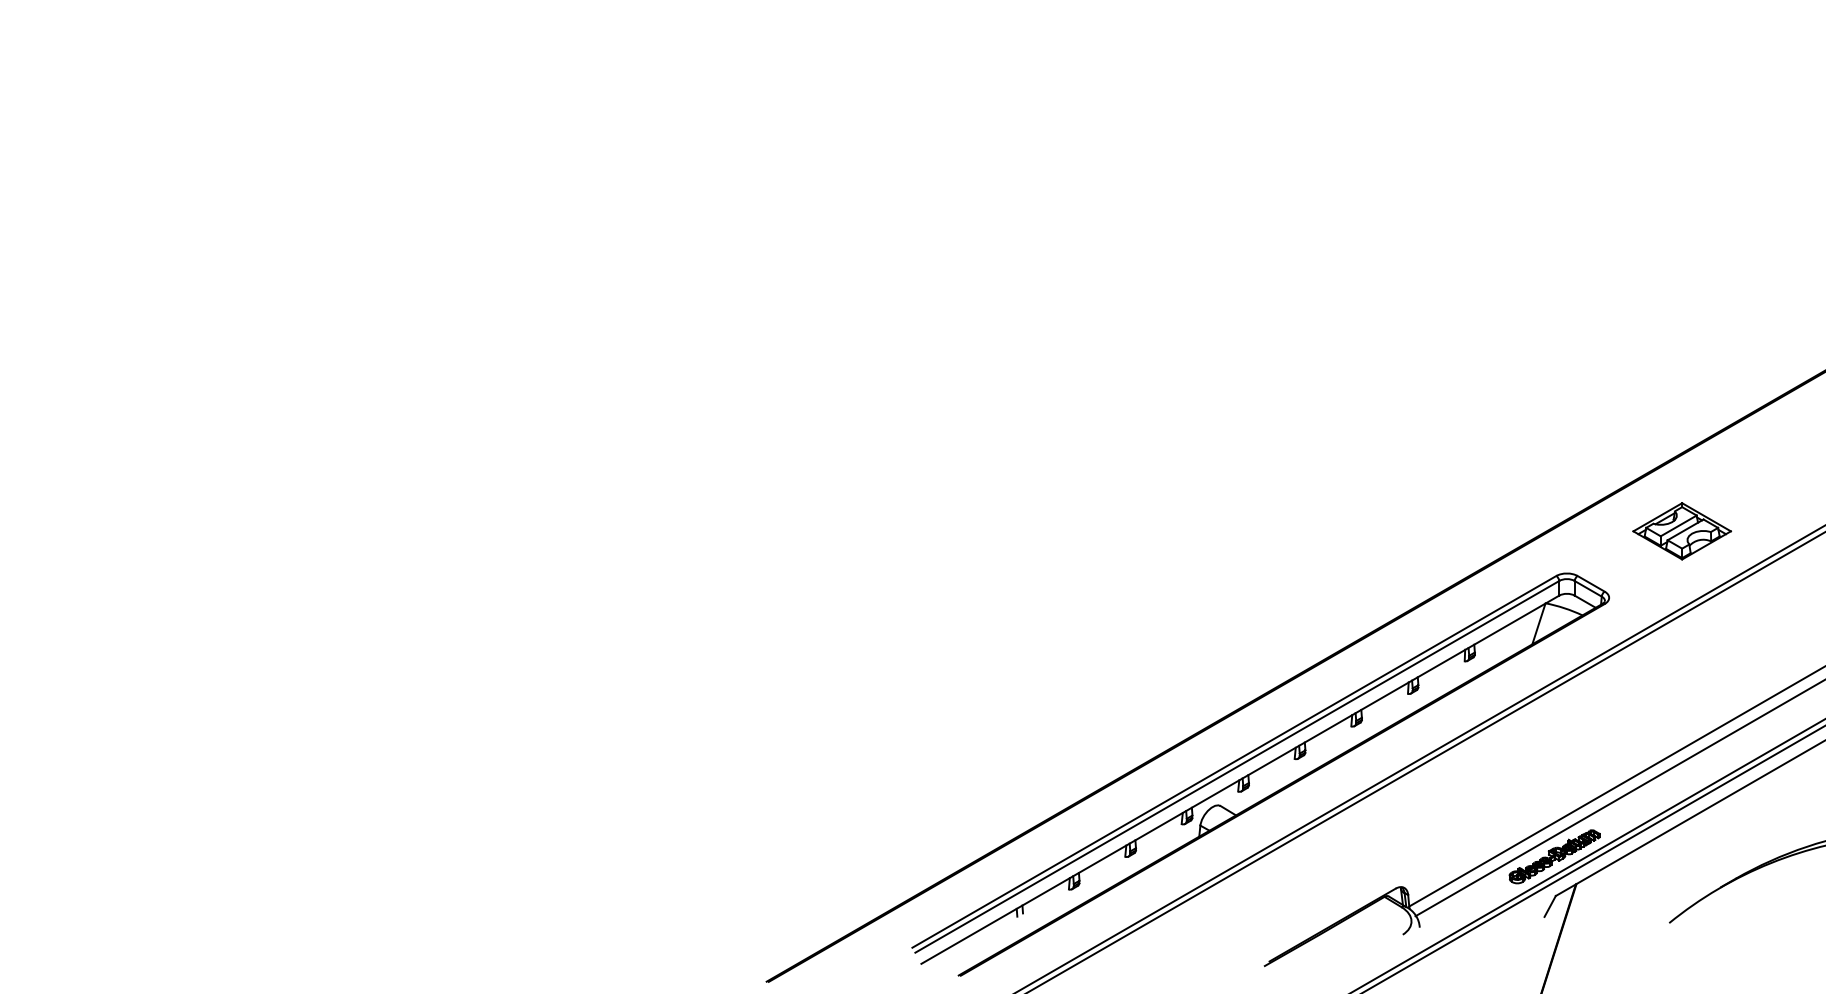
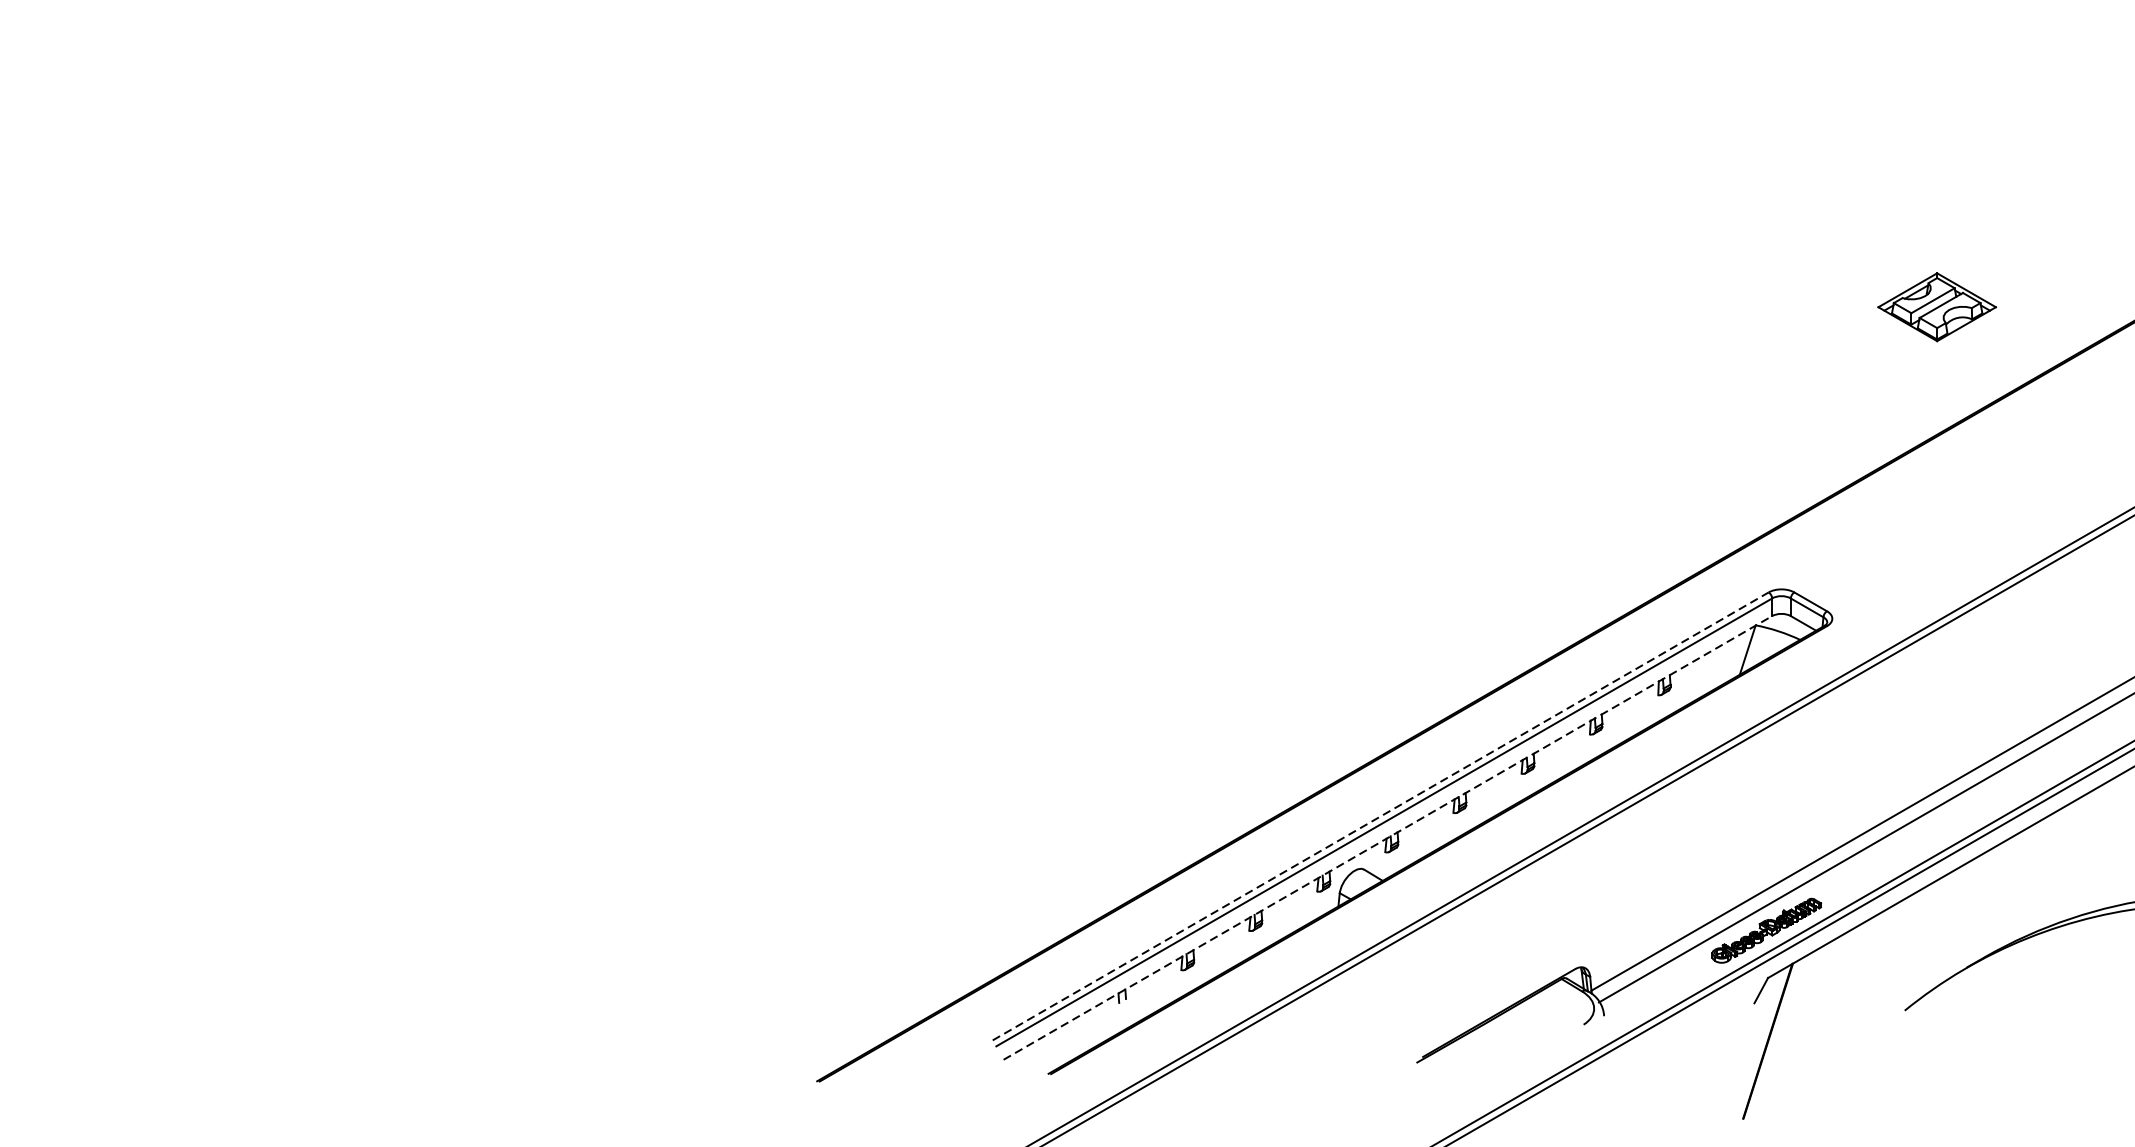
part: (1682, 531) -> (1937, 307), moved
line: (1234, 761) -> (1380, 815), solid -> dashed
line: (1240, 779) -> (1388, 837), solid -> dashed

